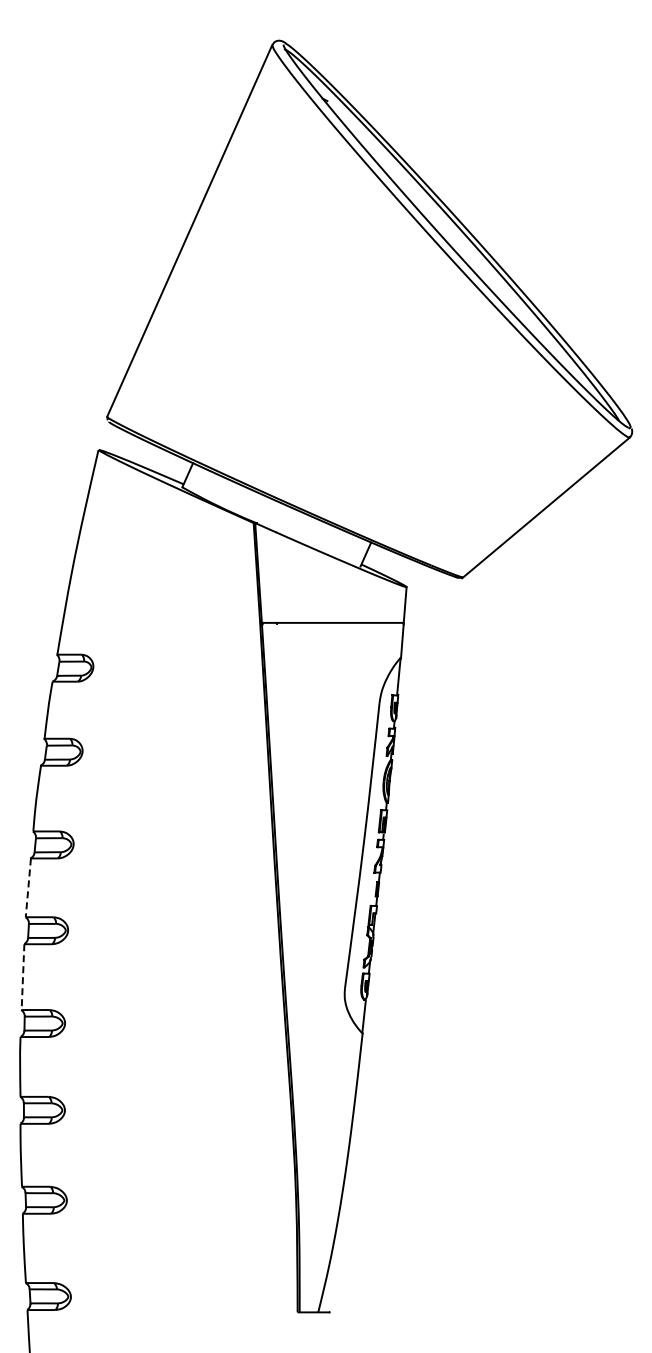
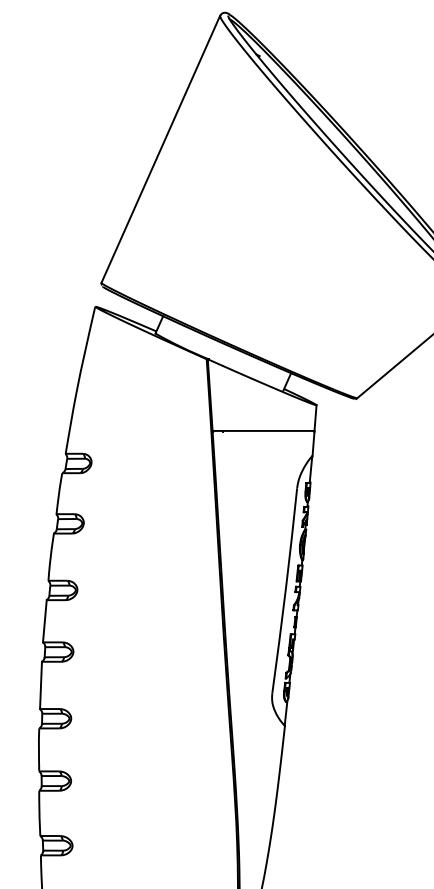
line: (28, 888) -> (44, 621), dashed -> solid
line: (23, 977) -> (41, 685), dashed -> solid

